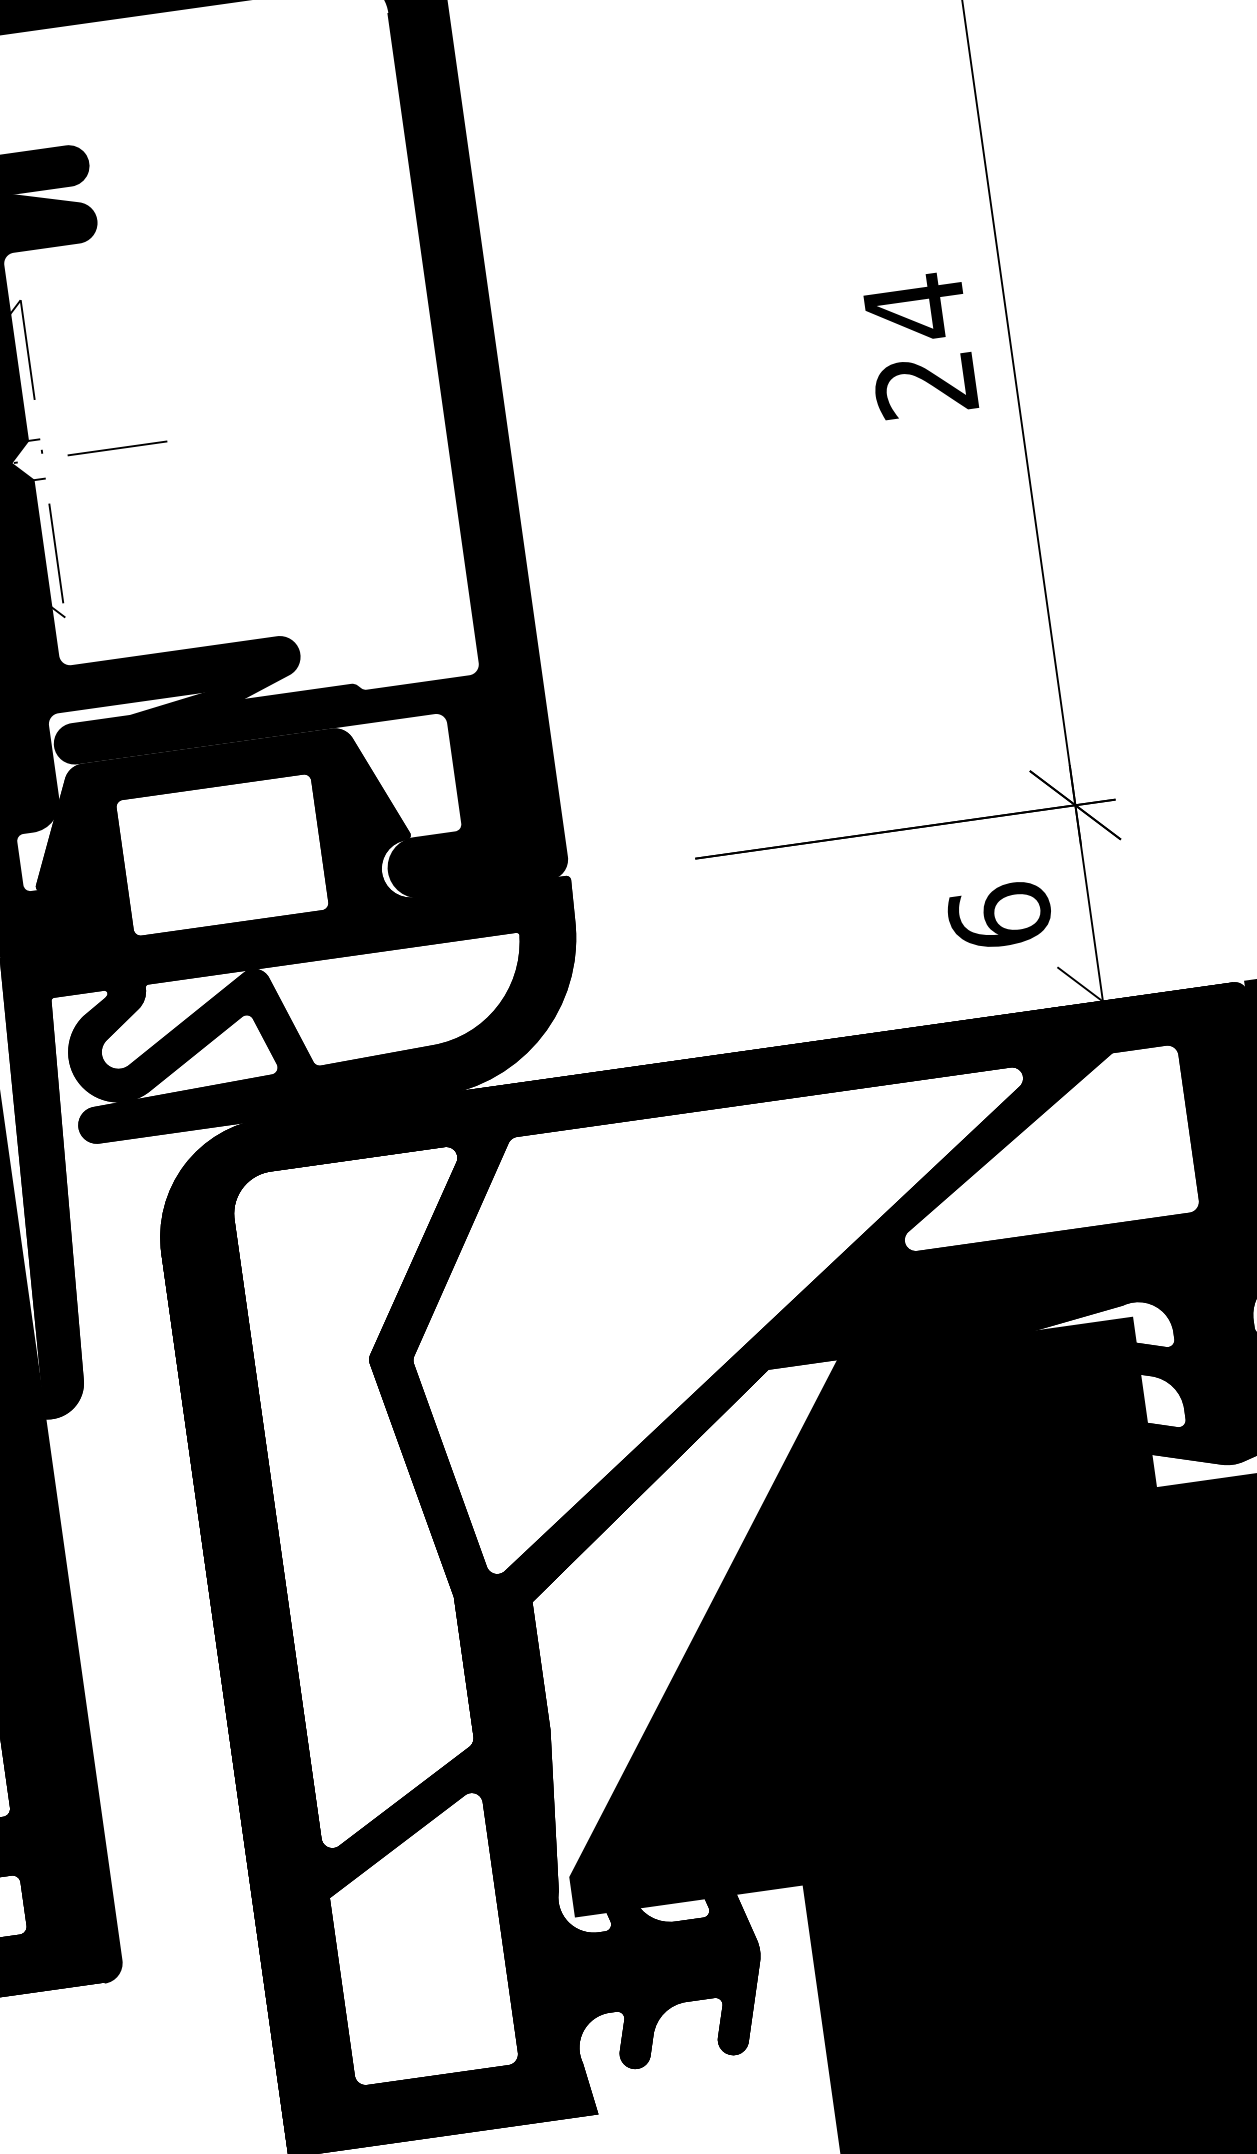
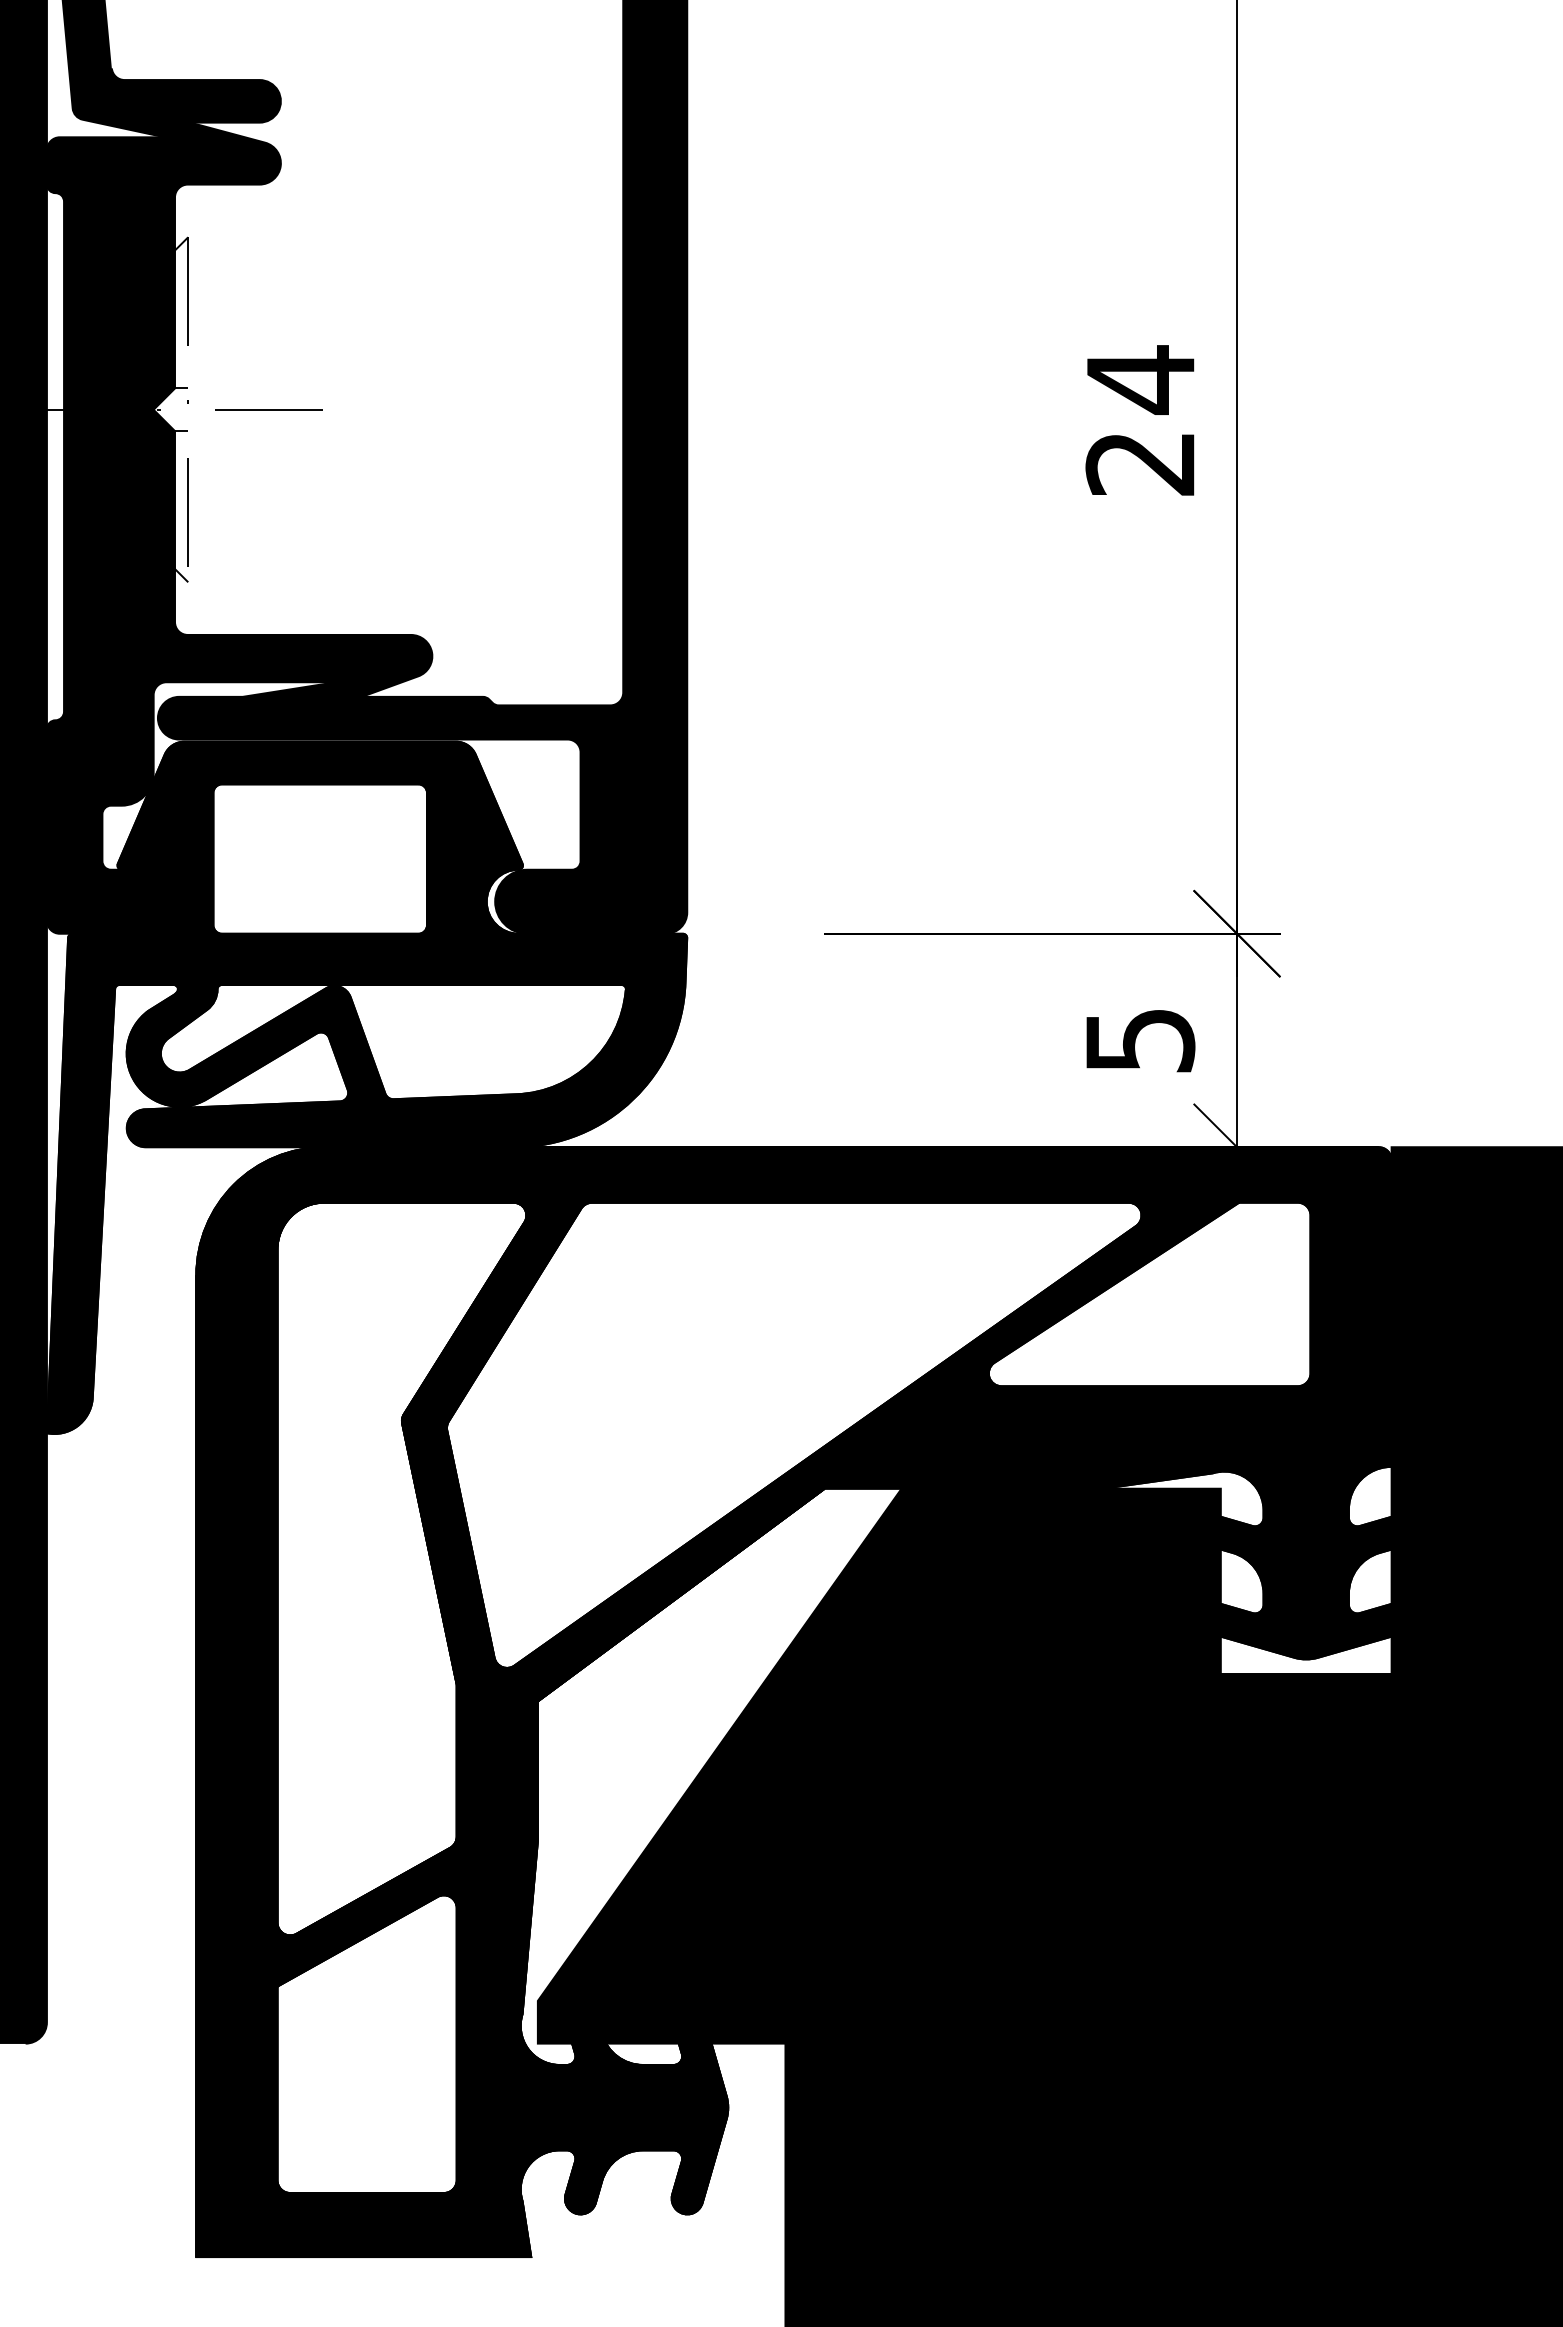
text: (999, 915) -> (1139, 1039), 6 -> 5

